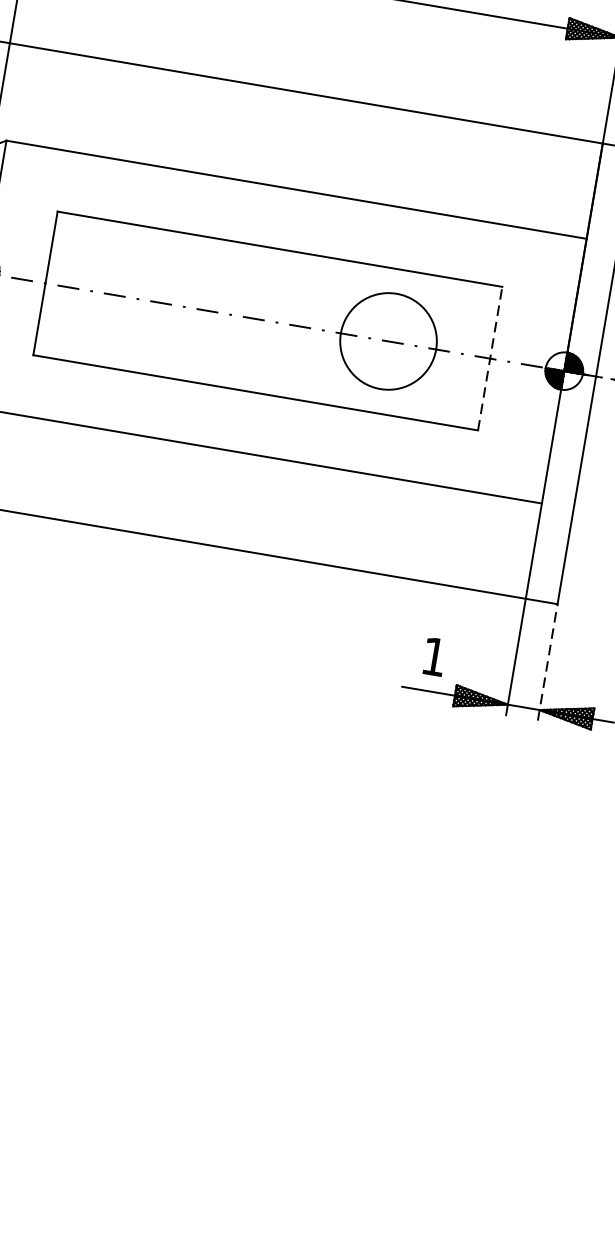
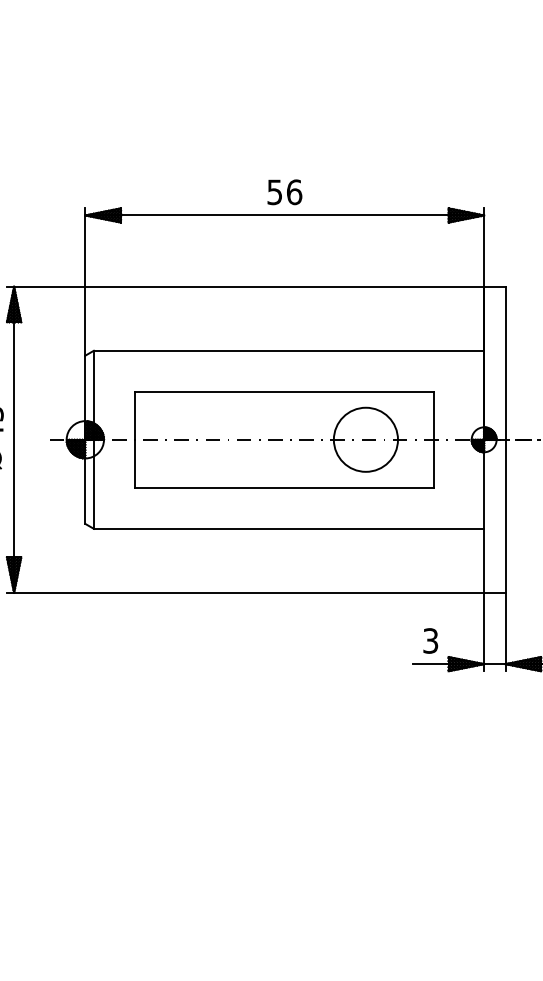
line: (490, 358) -> (434, 439), dashed -> solid
text: (434, 656) -> (430, 640), 1 -> 3
line: (547, 661) -> (505, 631), dashed -> solid

